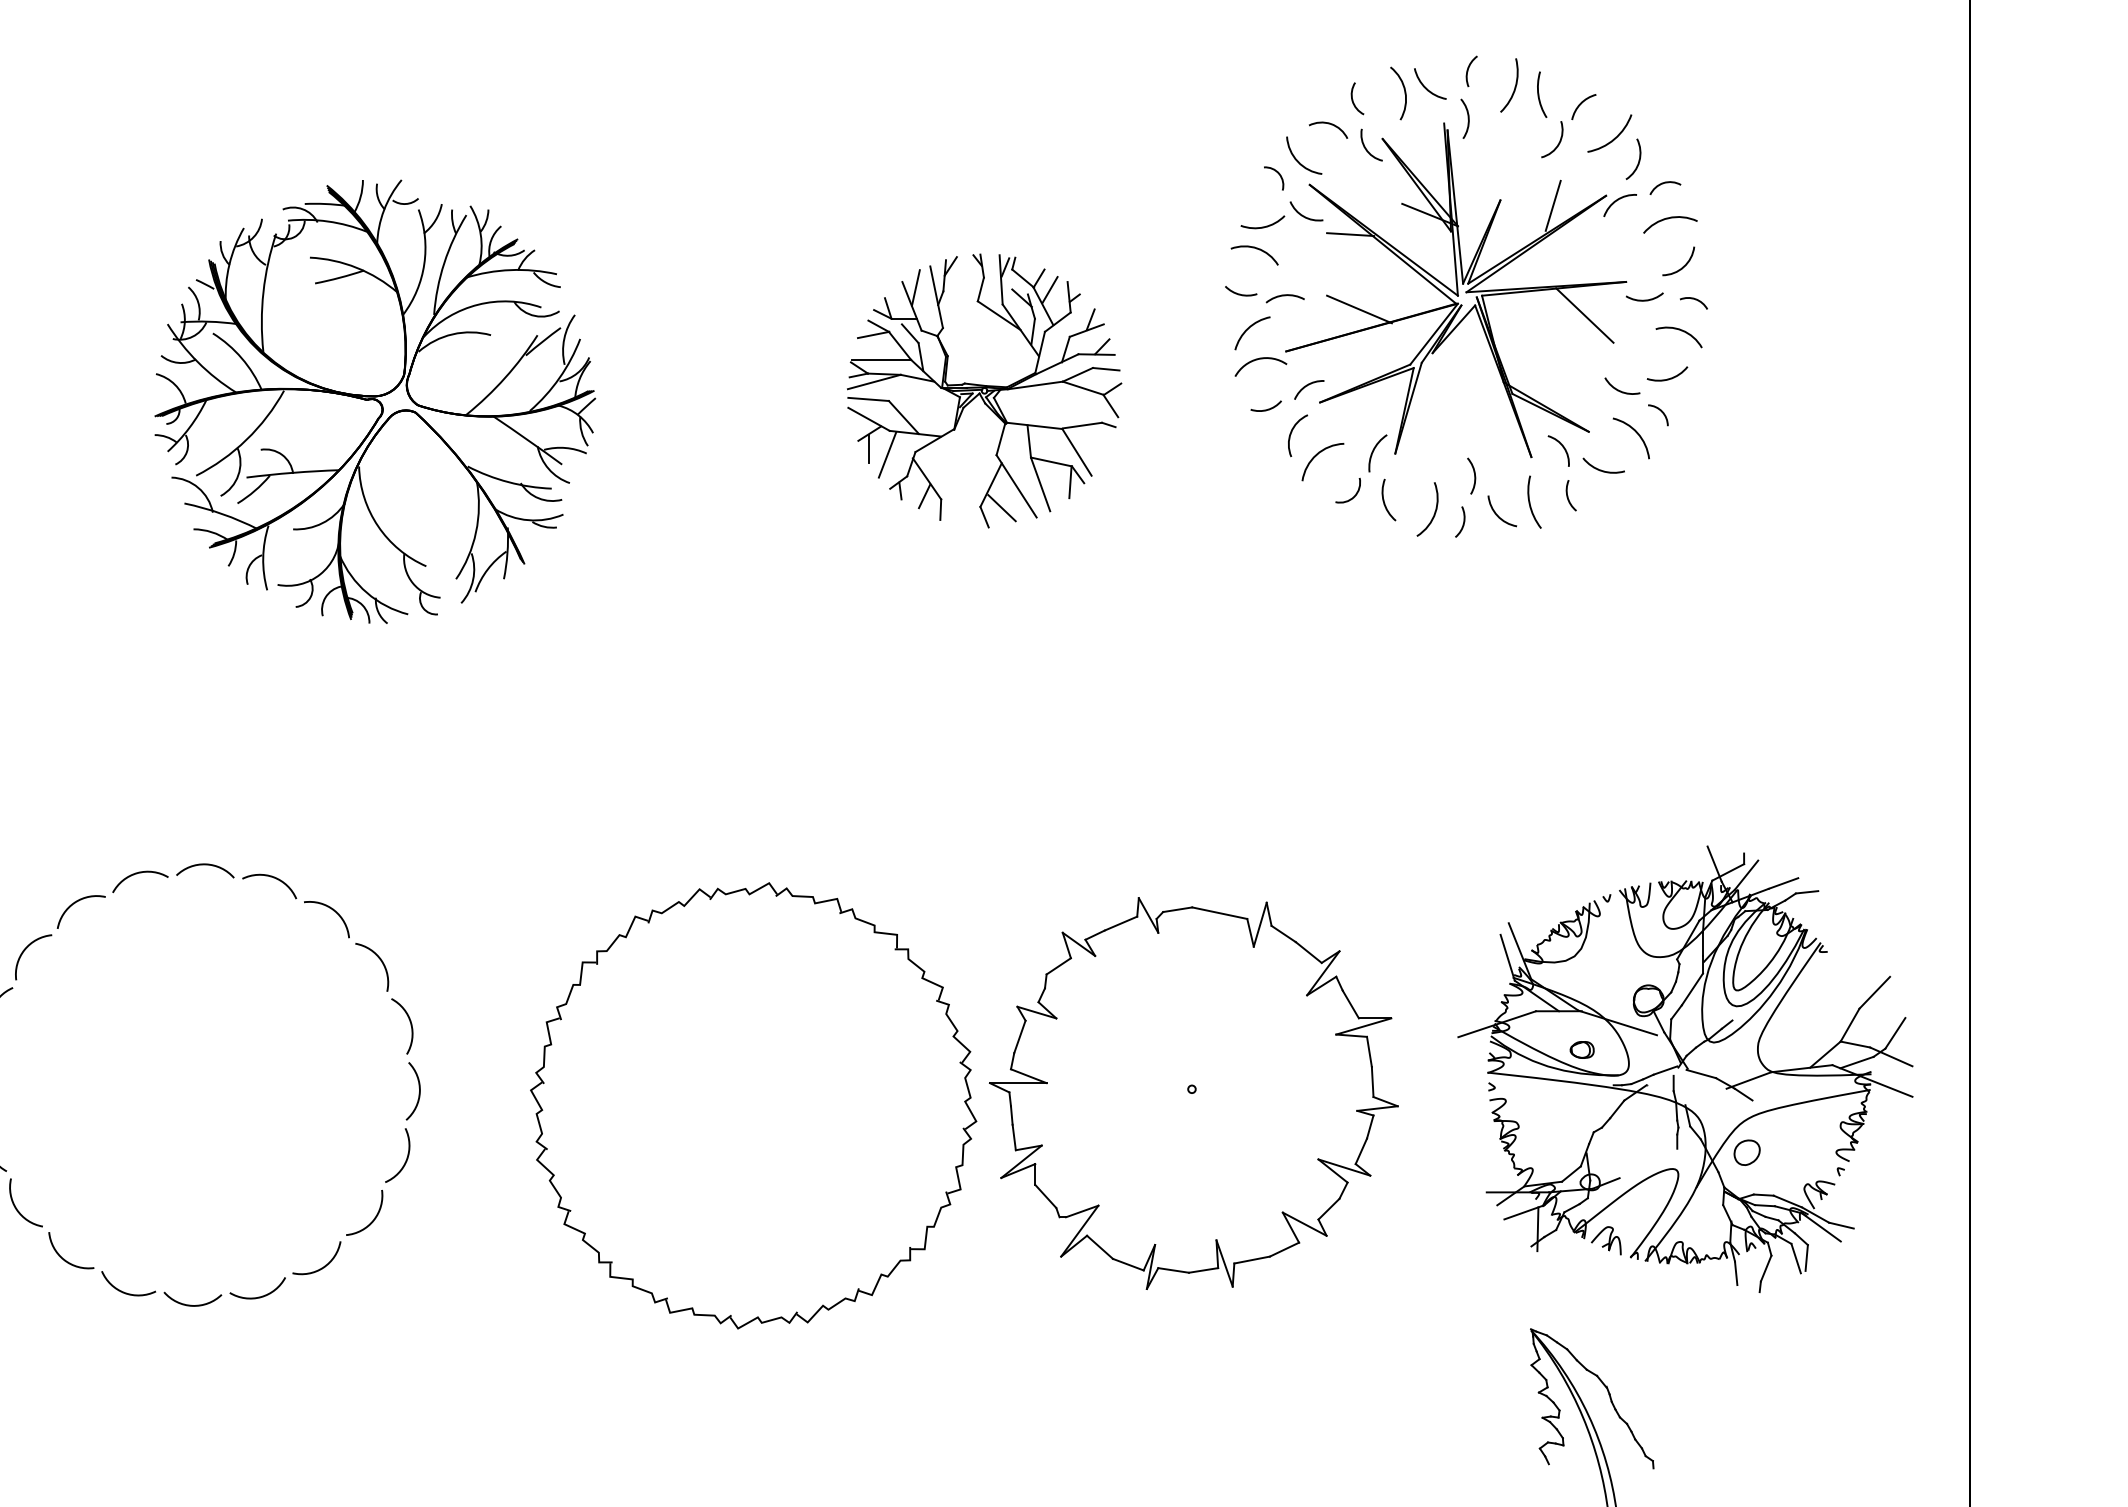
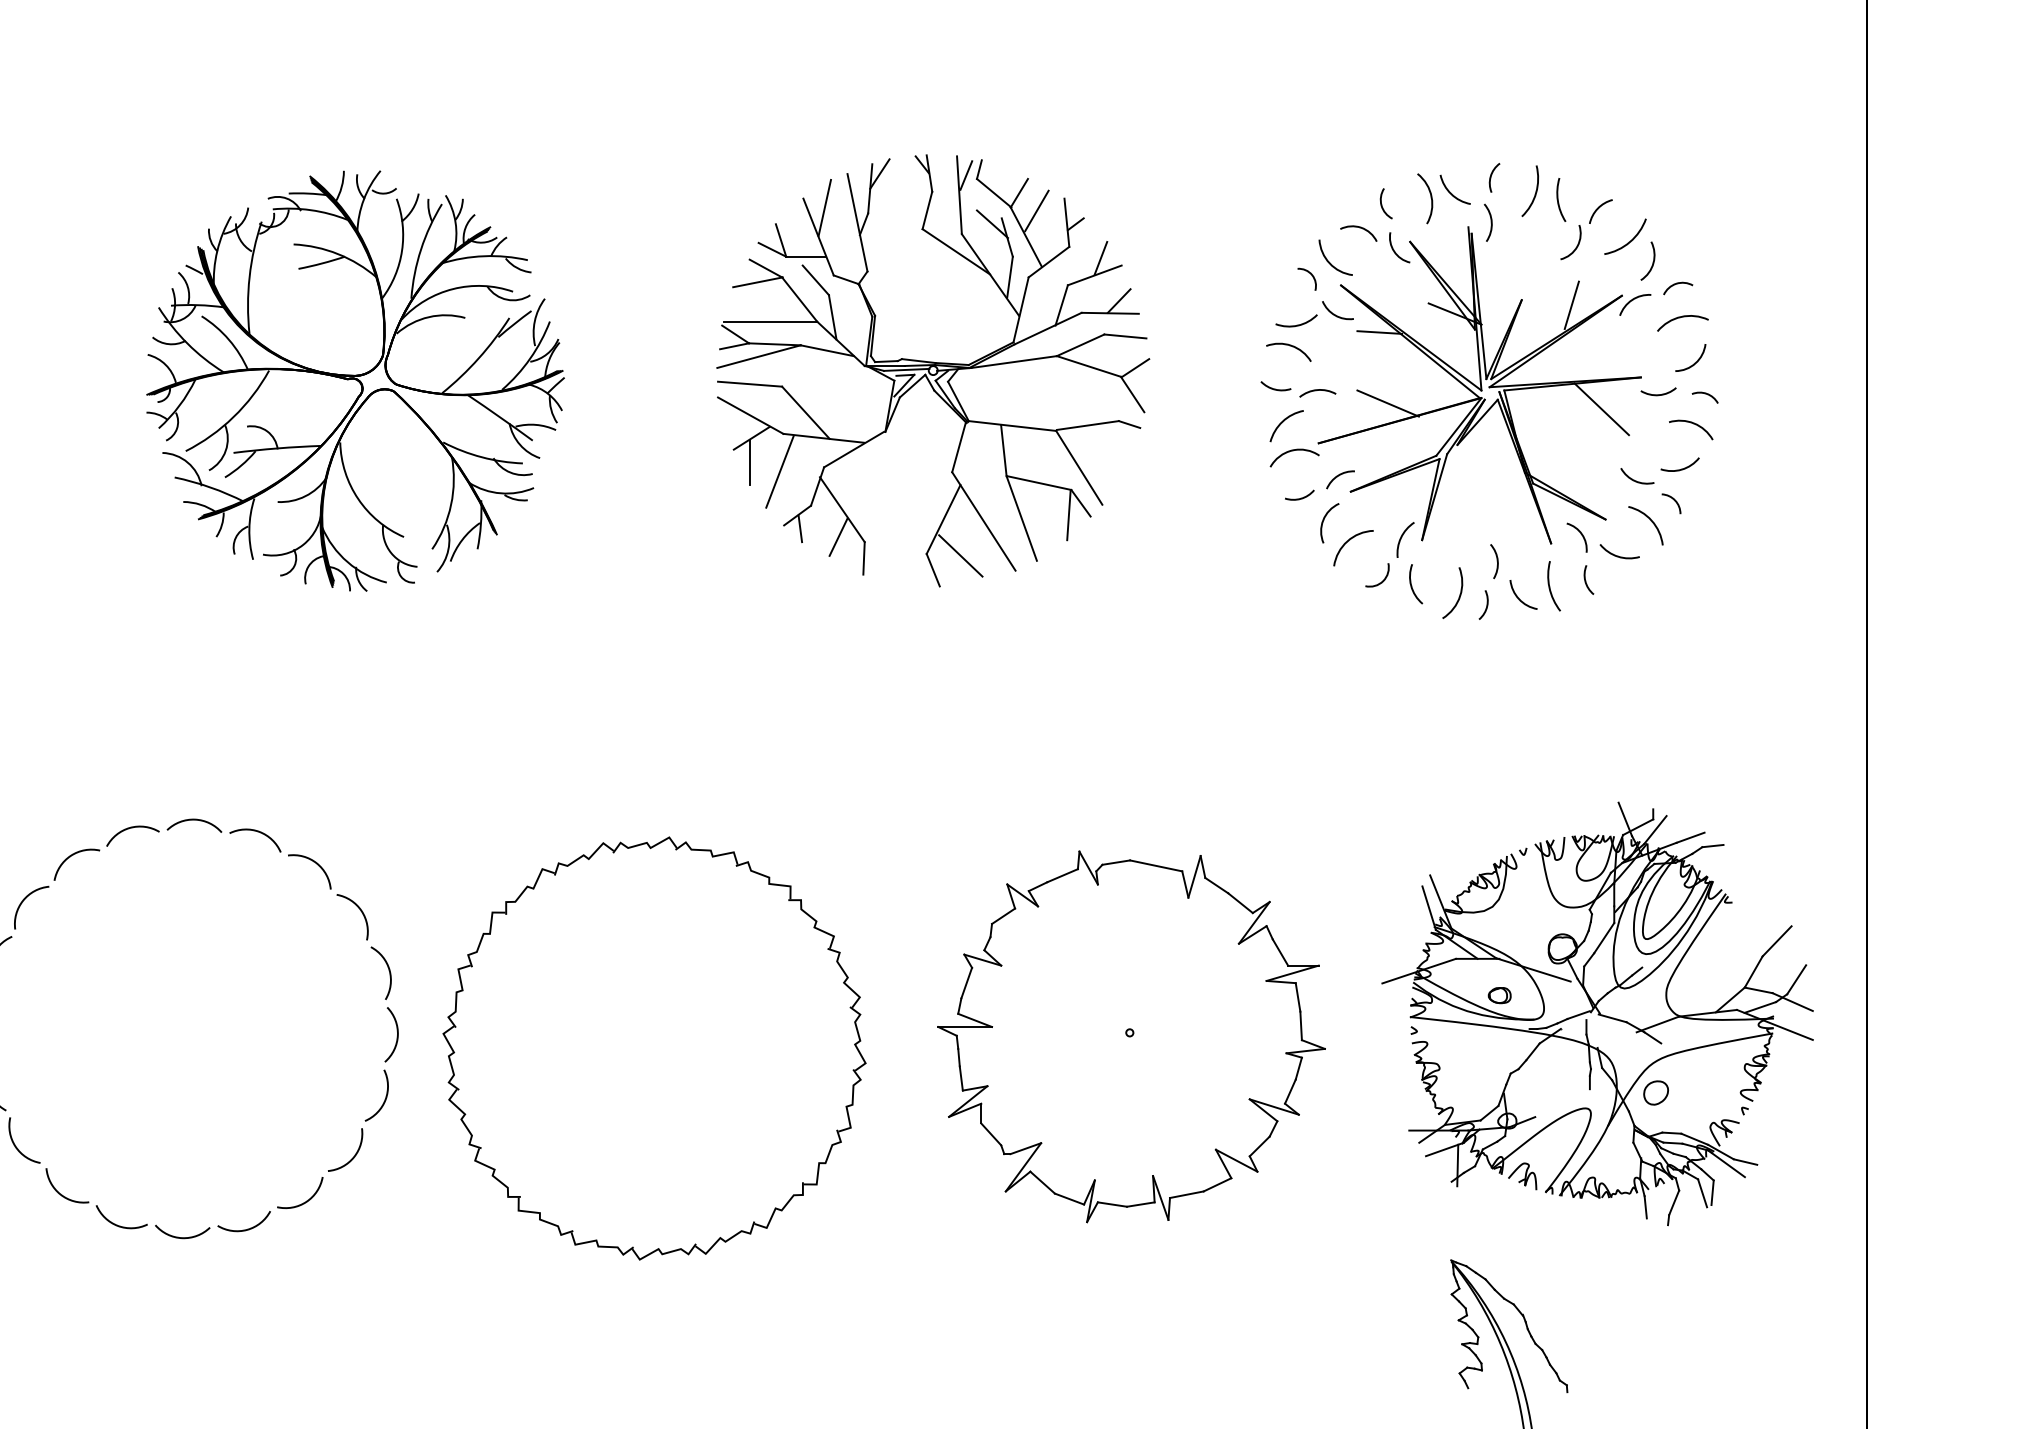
part: (1466, 296) -> (1489, 391), moved
part: (984, 390) -> (933, 370), size x1.67
part: (753, 1105) -> (654, 1048), moved

